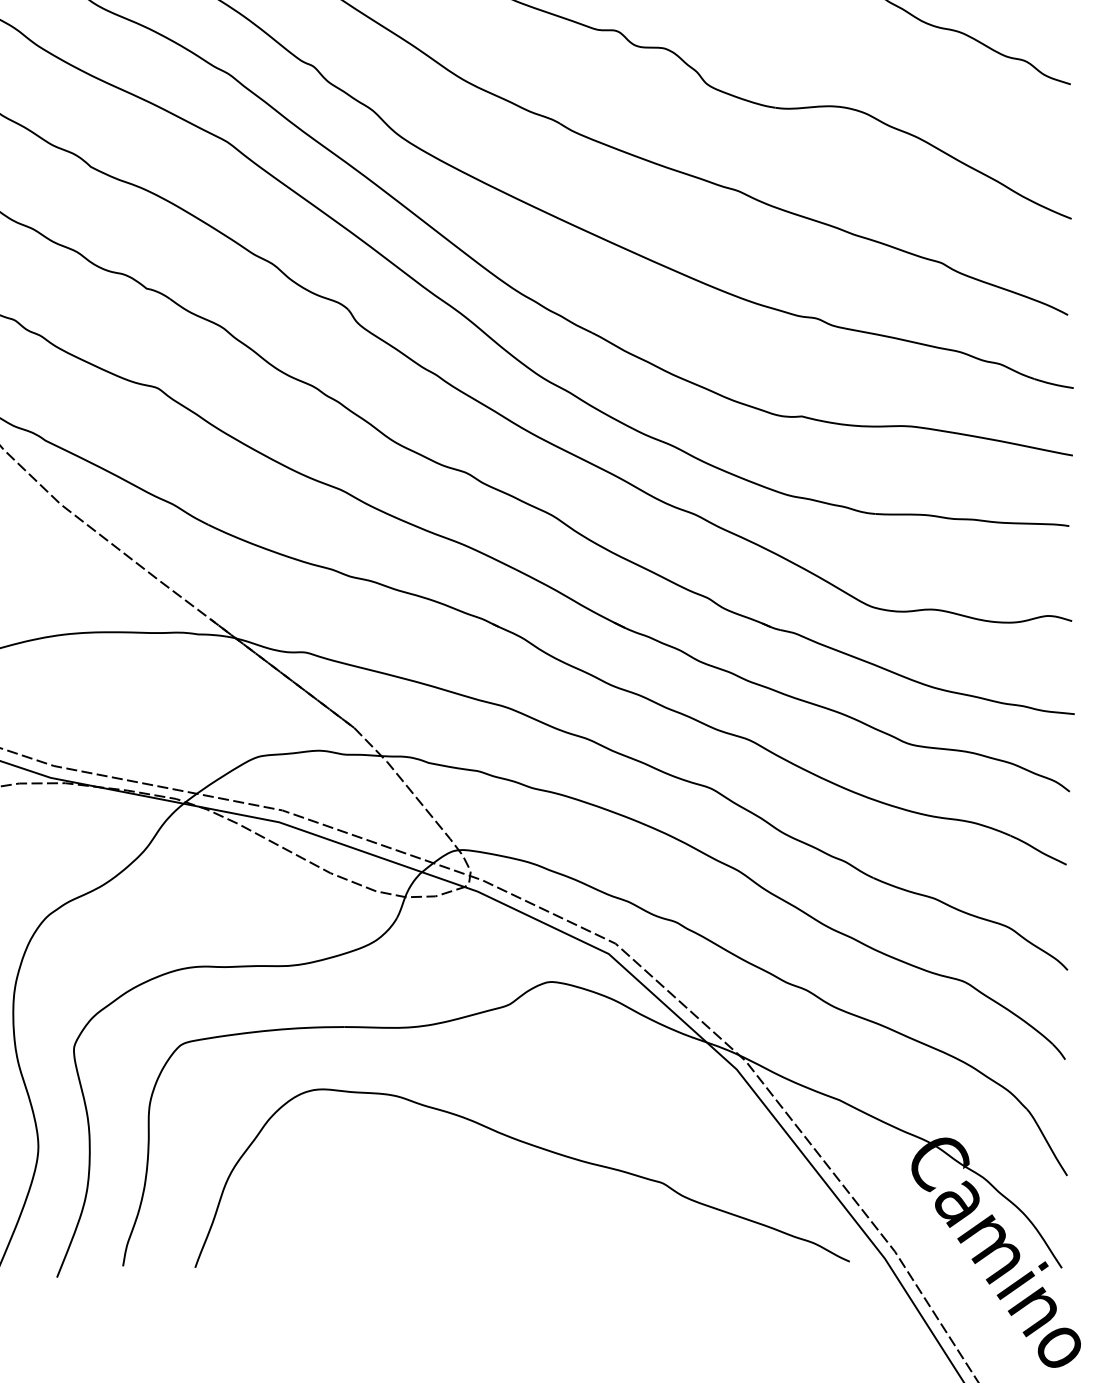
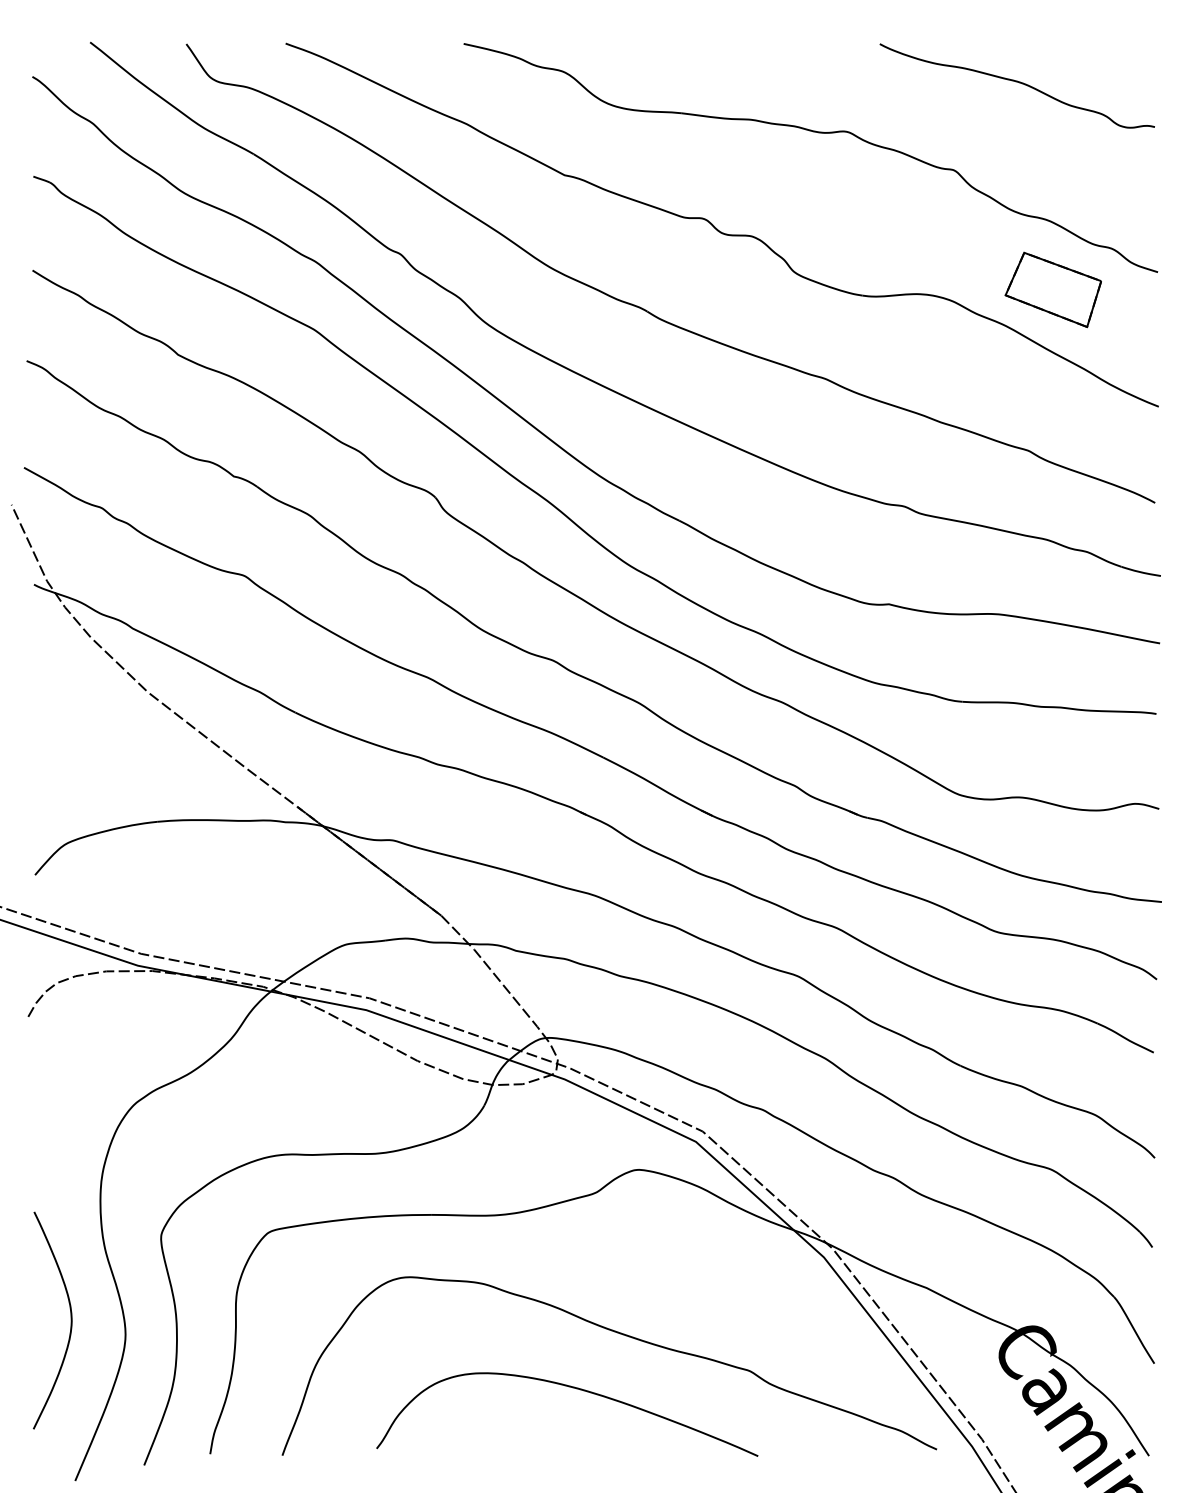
part: (965, 101) -> (1052, 289), added
curve: (485, 1200) -> (572, 1388), added

